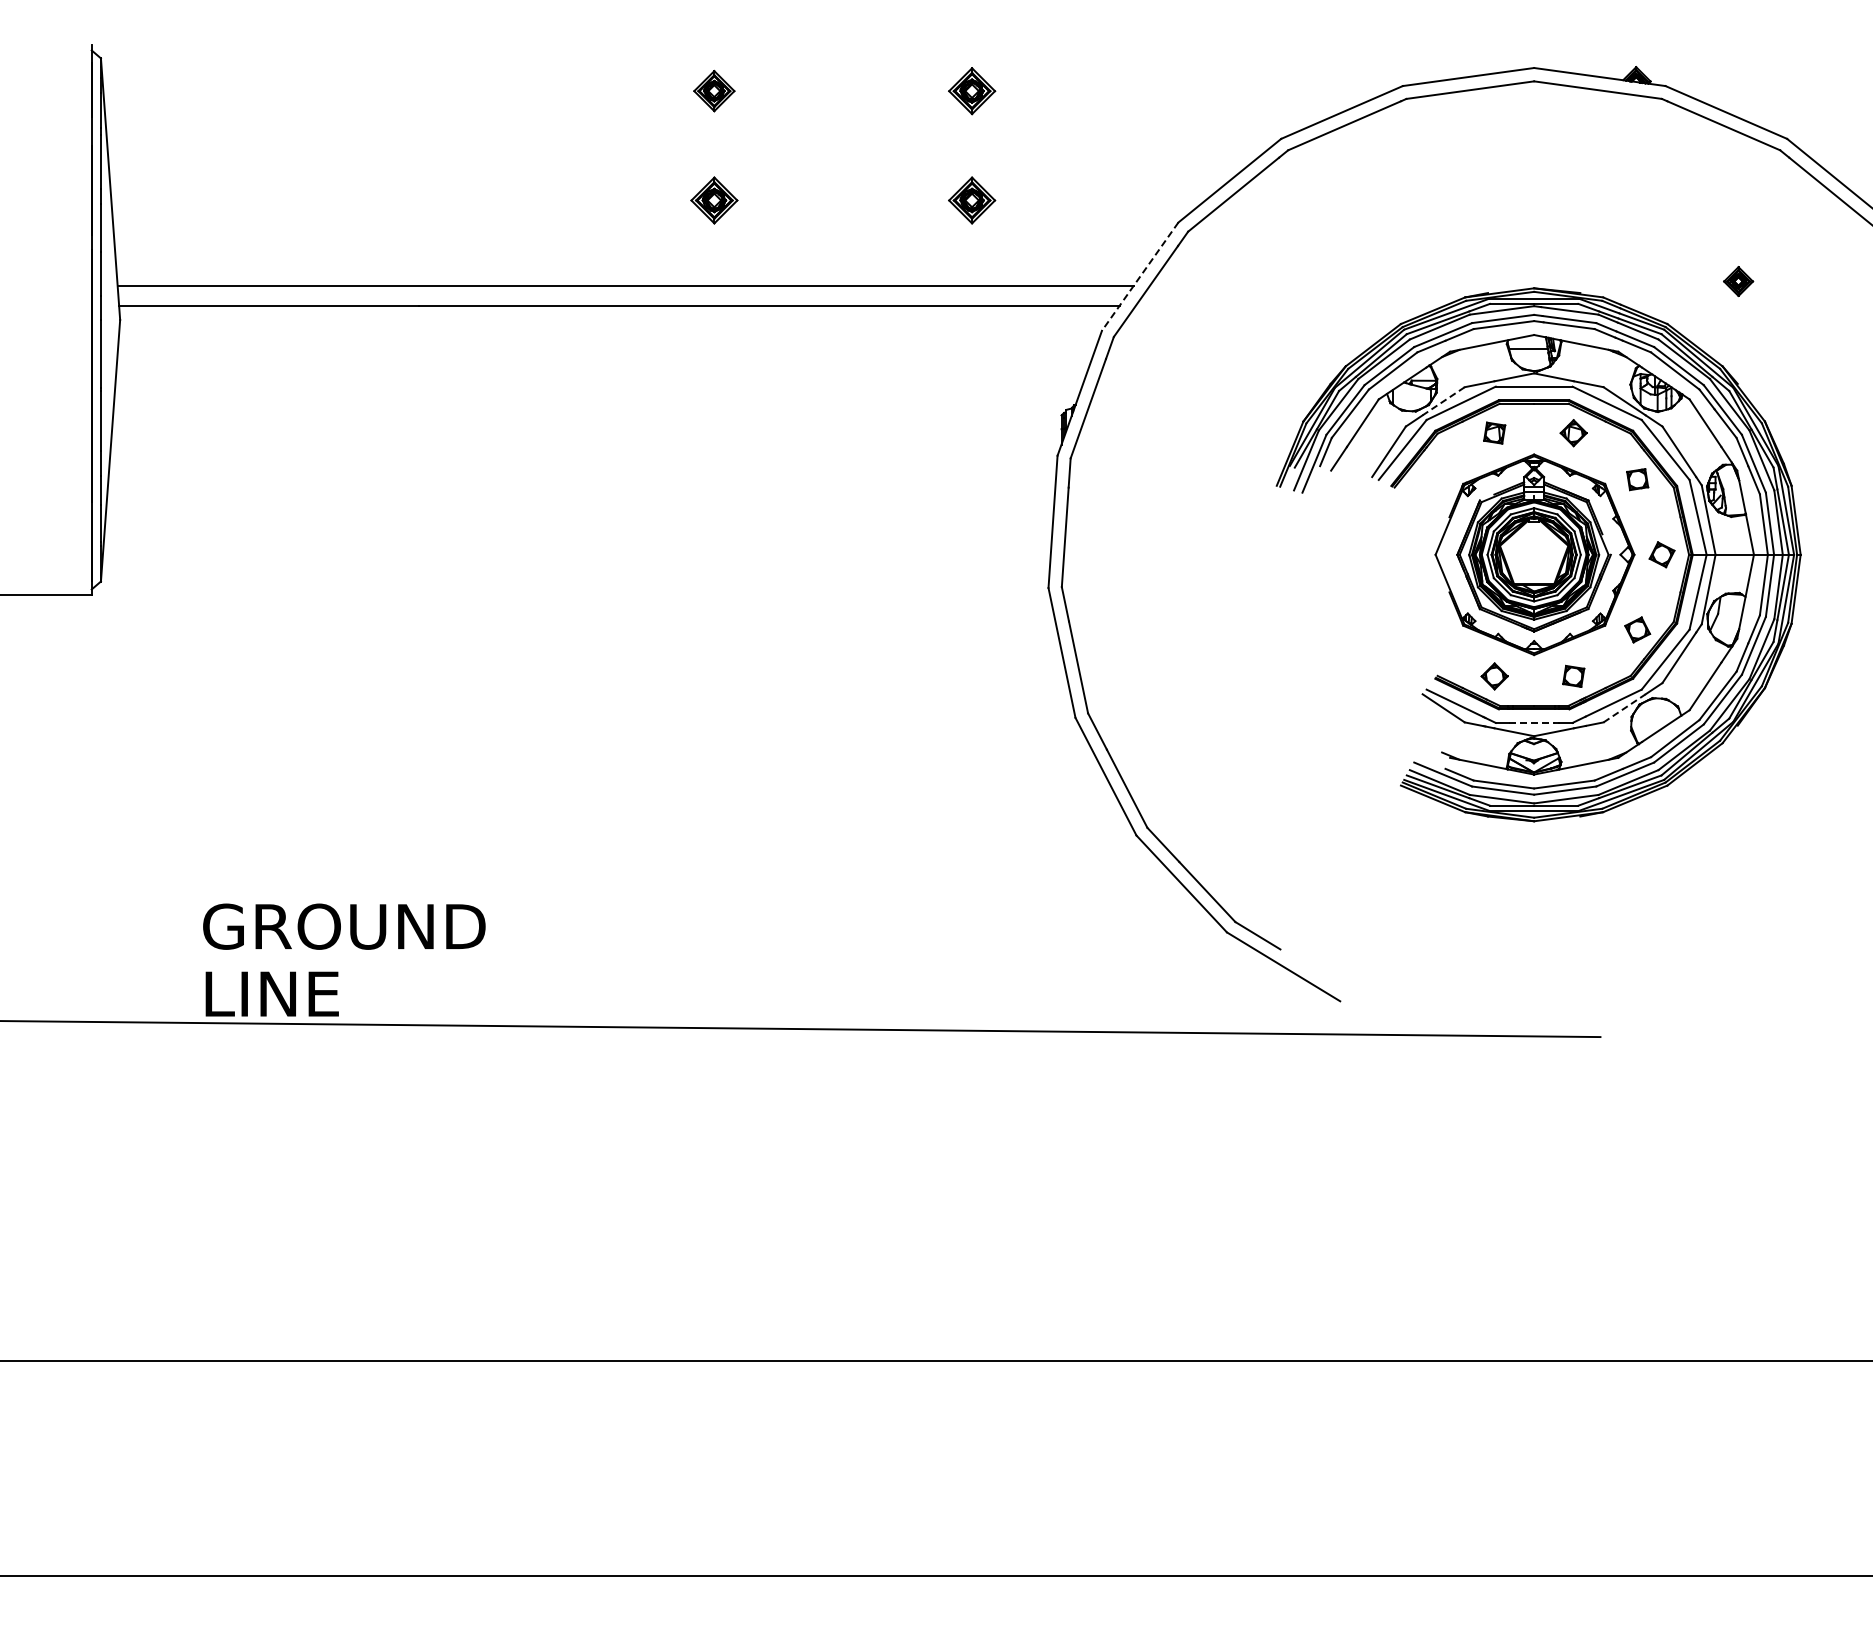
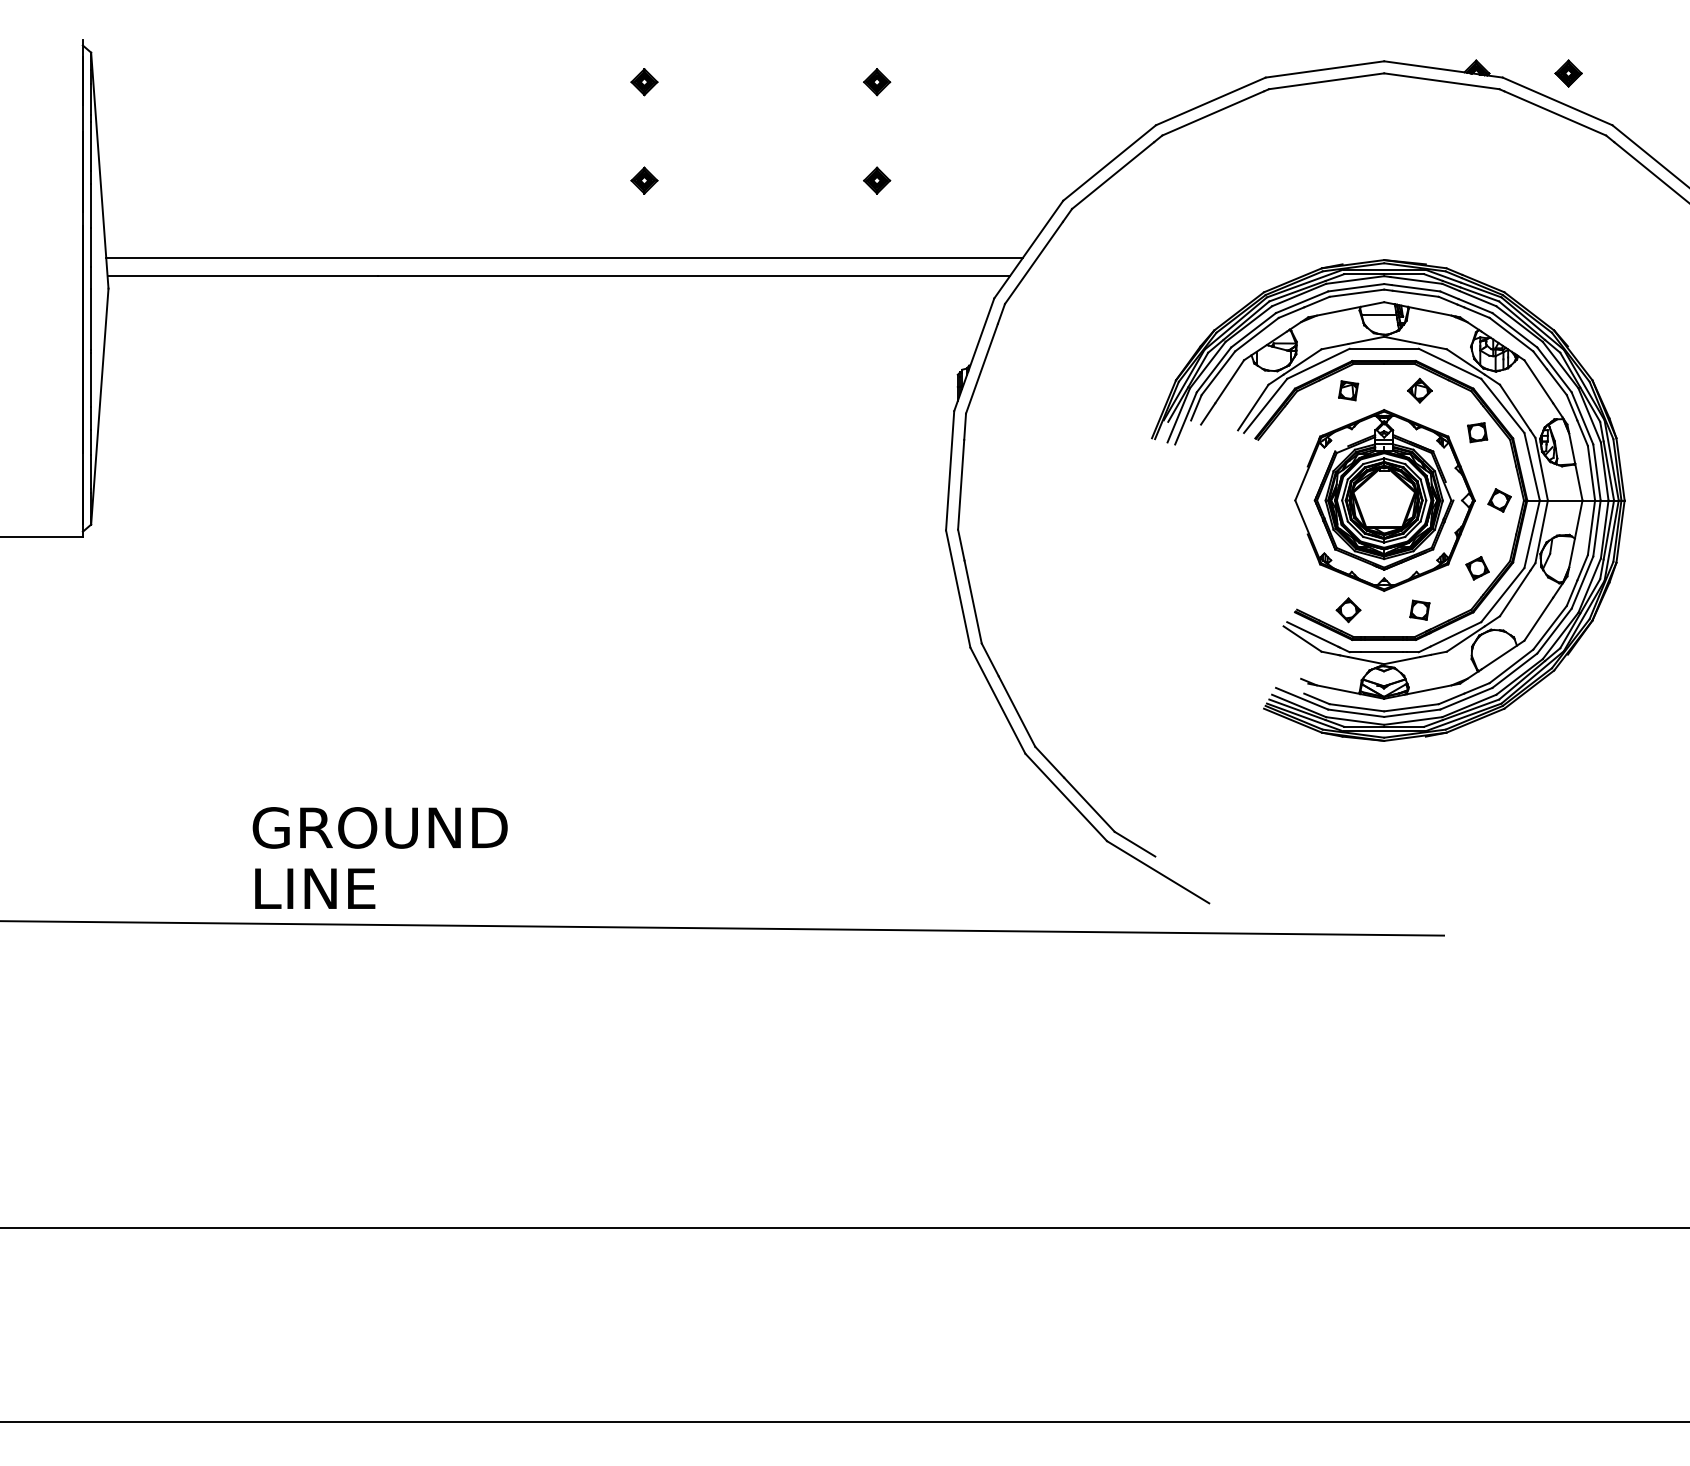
part: (713, 90) -> (643, 81), size x0.71
part: (971, 90) -> (876, 81), size x0.62
part: (713, 199) -> (643, 179), size x0.62
part: (971, 199) -> (876, 179), size x0.62
line: (1139, 277) -> (1028, 250), dashed -> solid
part: (1738, 281) -> (1568, 73), moved
line: (1443, 401) -> (1302, 362), dashed -> solid
line: (1625, 708) -> (1466, 639), dashed -> solid
line: (1532, 722) -> (1382, 651), dashed -> solid
text: (344, 959) -> (380, 857), moved

